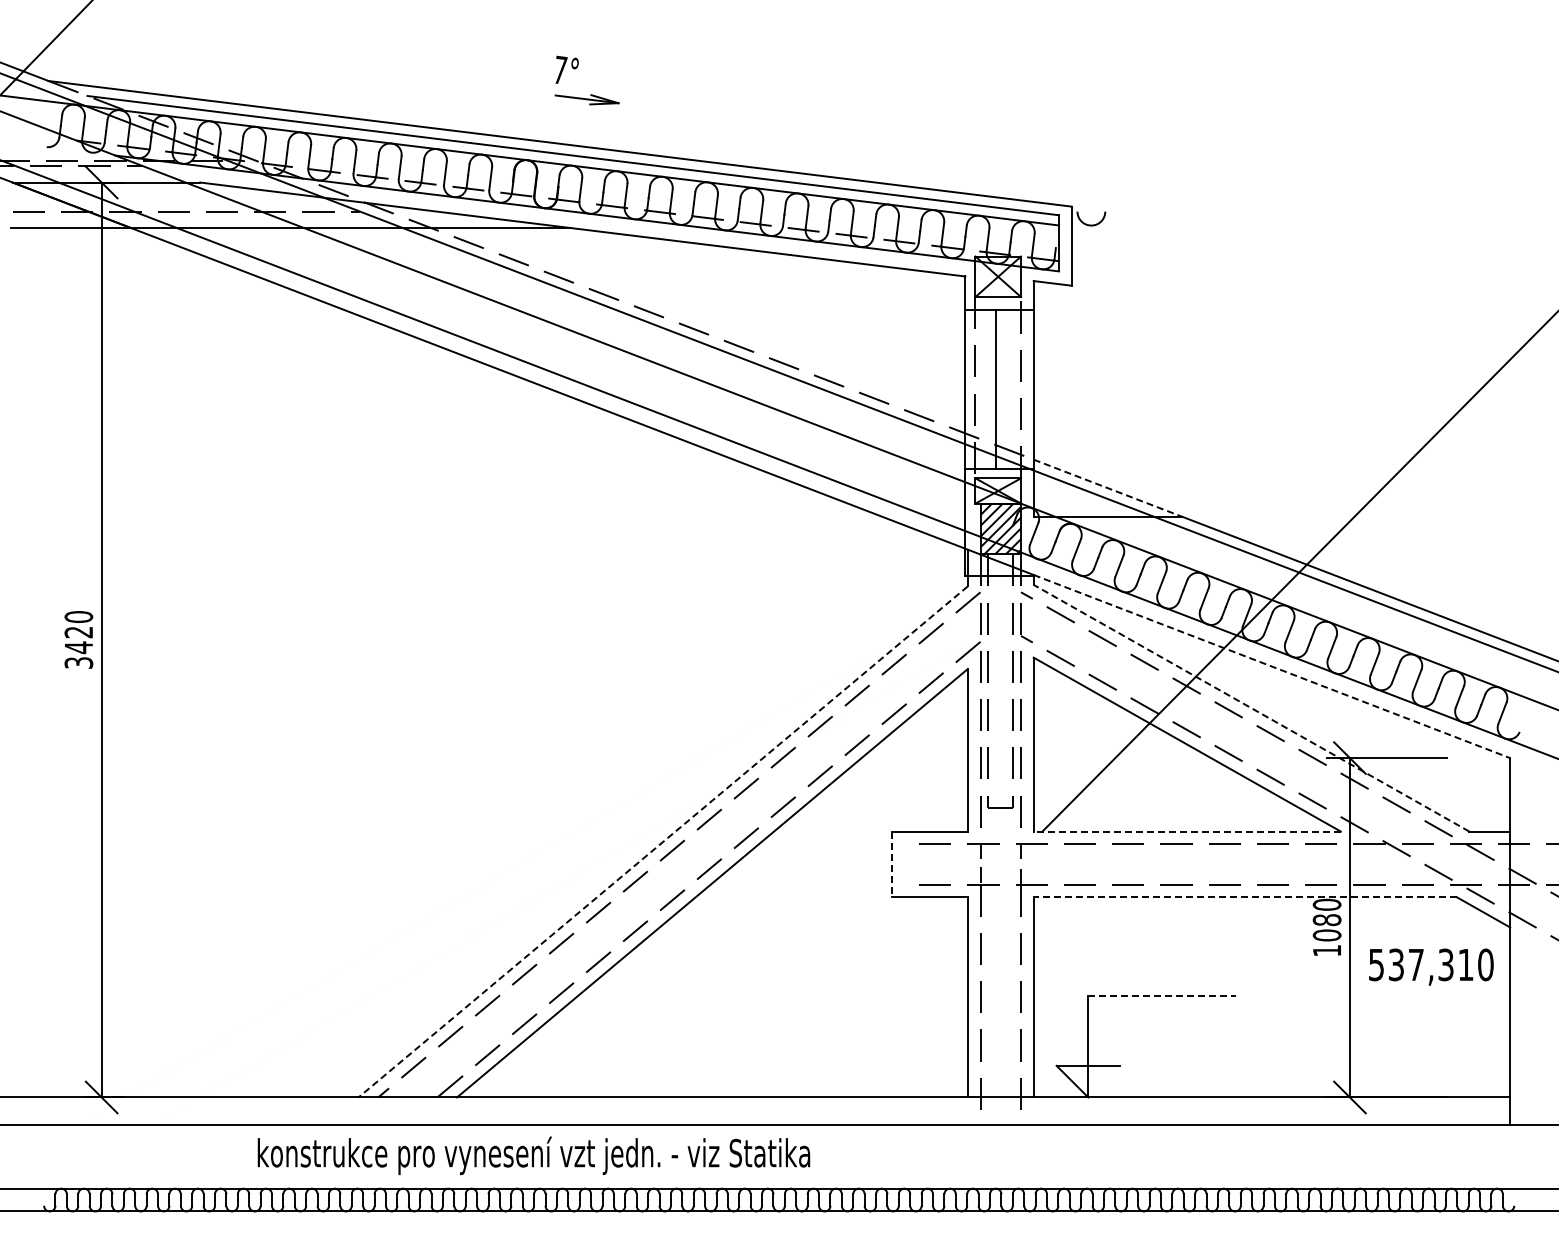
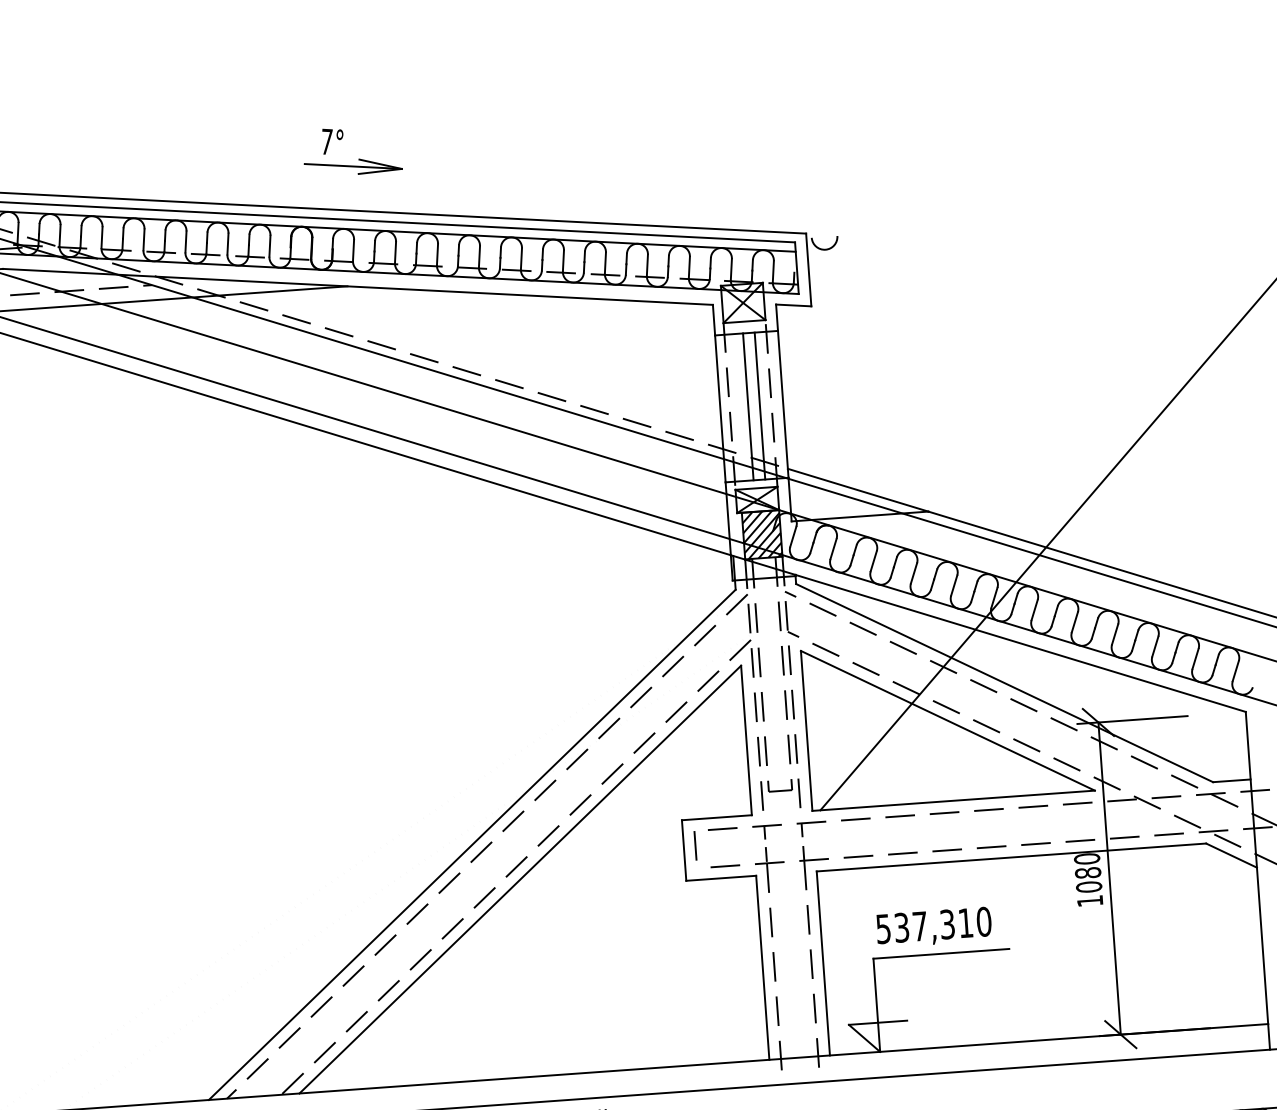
part: (586, 99) -> (352, 167), size x1.67
line: (1008, 389) -> (760, 405), added
line: (1108, 488) -> (858, 490), dashed -> solid
line: (1272, 666) -> (1021, 643), dashed -> solid
line: (1251, 707) -> (1004, 682), dashed -> solid
line: (1187, 831) -> (953, 800), dashed -> solid
line: (663, 841) -> (472, 844), dashed -> solid
line: (904, 859) -> (695, 845), added
line: (891, 864) -> (683, 850), dashed -> solid
line: (1245, 897) -> (1011, 857), dashed -> solid
text: (1431, 966) -> (934, 926), moved
line: (1162, 996) -> (941, 954), dashed -> solid

